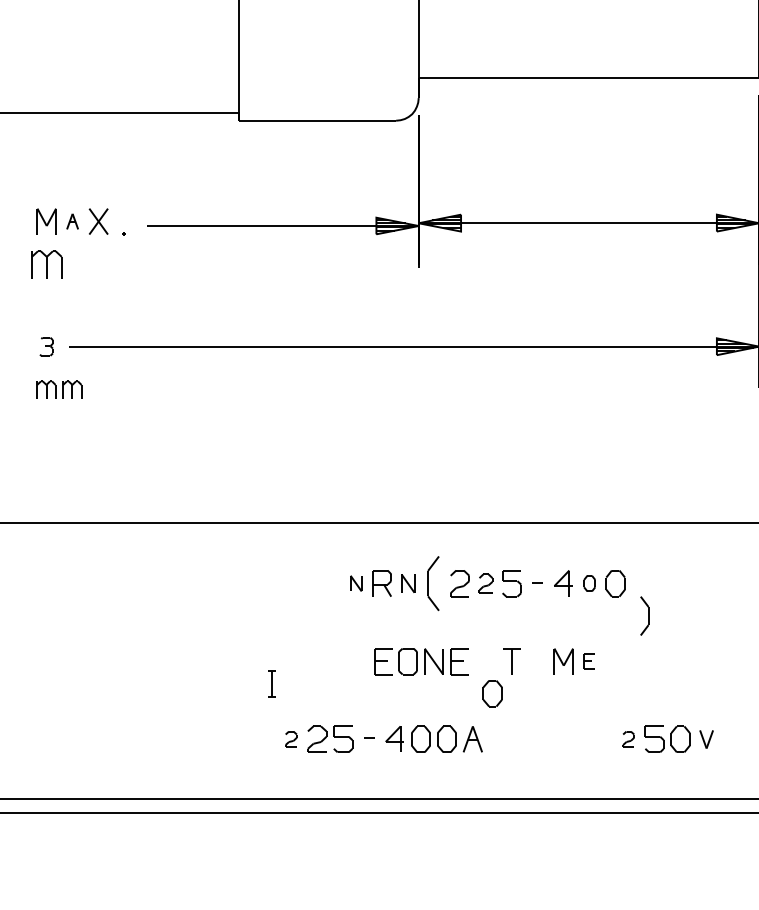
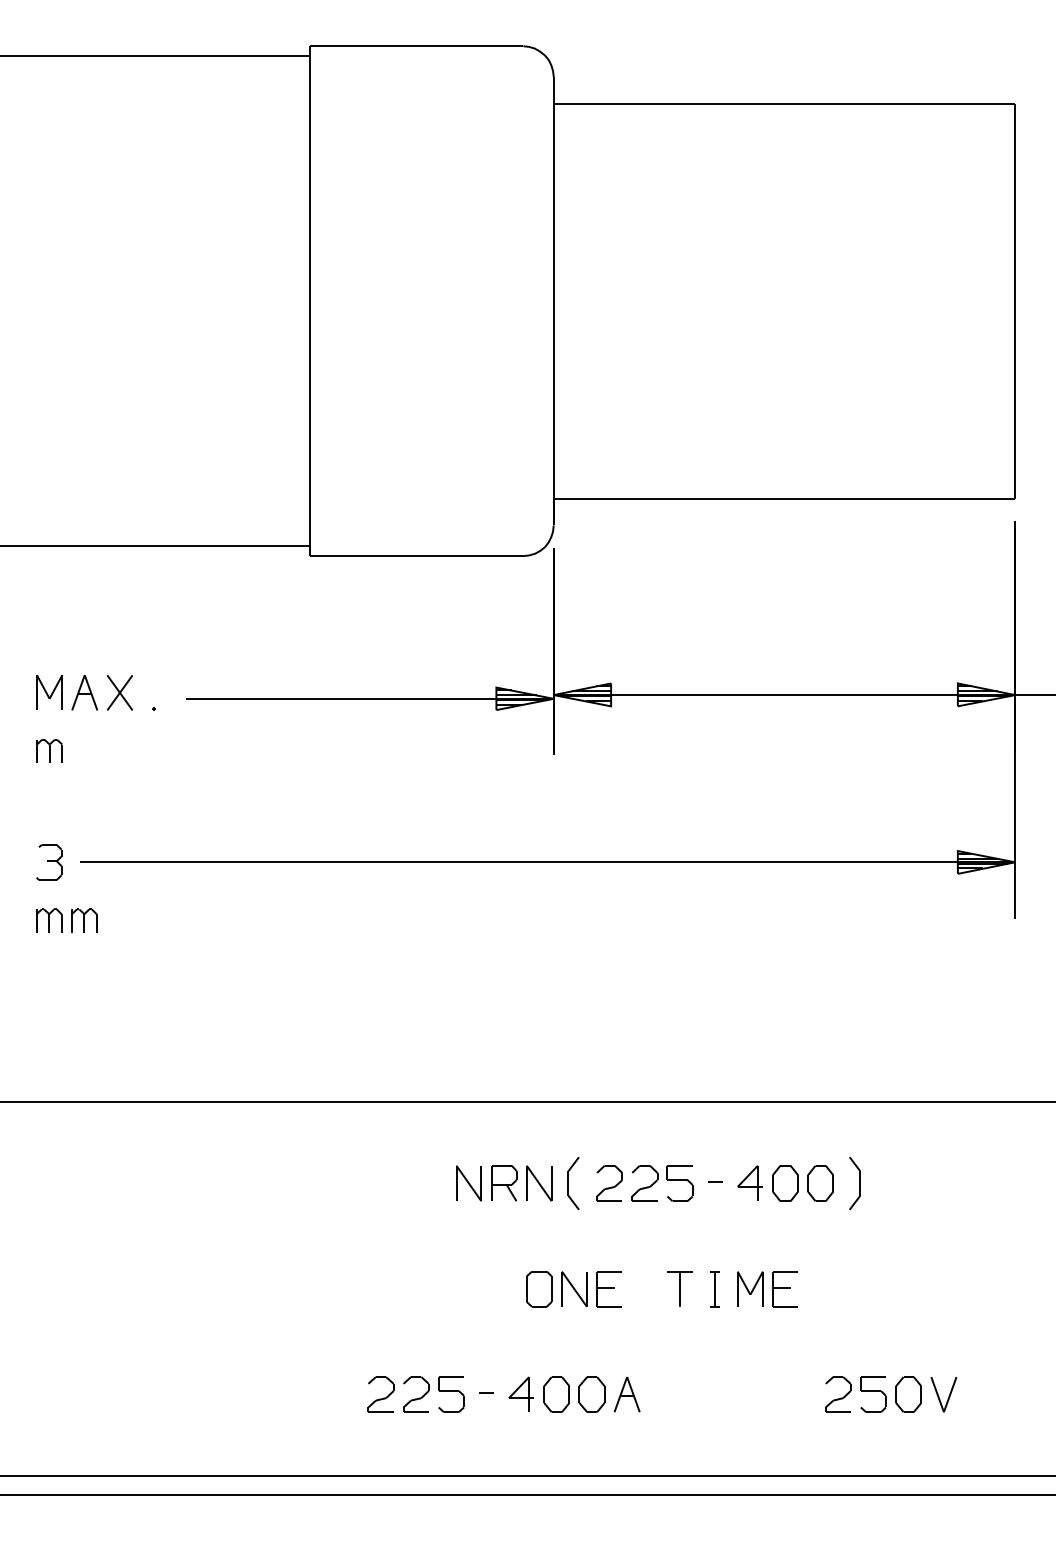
part: (72, 221) -> (84, 692), size x1.67
part: (46, 264) -> (49, 750), size x0.62
part: (46, 346) -> (49, 862), size x1.43
part: (355, 583) -> (468, 1183), size x1.67
part: (408, 583) -> (539, 1183), size x1.43
part: (433, 583) -> (573, 1183), size x0.71
part: (485, 583) -> (644, 1183), size x1.43
part: (589, 583) -> (785, 1183), size x1.67
part: (644, 616) -> (854, 1183), moved
part: (383, 661) -> (505, 1289), removed
part: (588, 661) -> (784, 1289), size x1.67
part: (271, 684) -> (714, 1289), moved
part: (492, 693) -> (653, 1332), removed
part: (290, 739) -> (380, 1394), size x1.67
part: (628, 739) -> (838, 1394), size x1.67
part: (706, 739) -> (943, 1394), size x1.43

